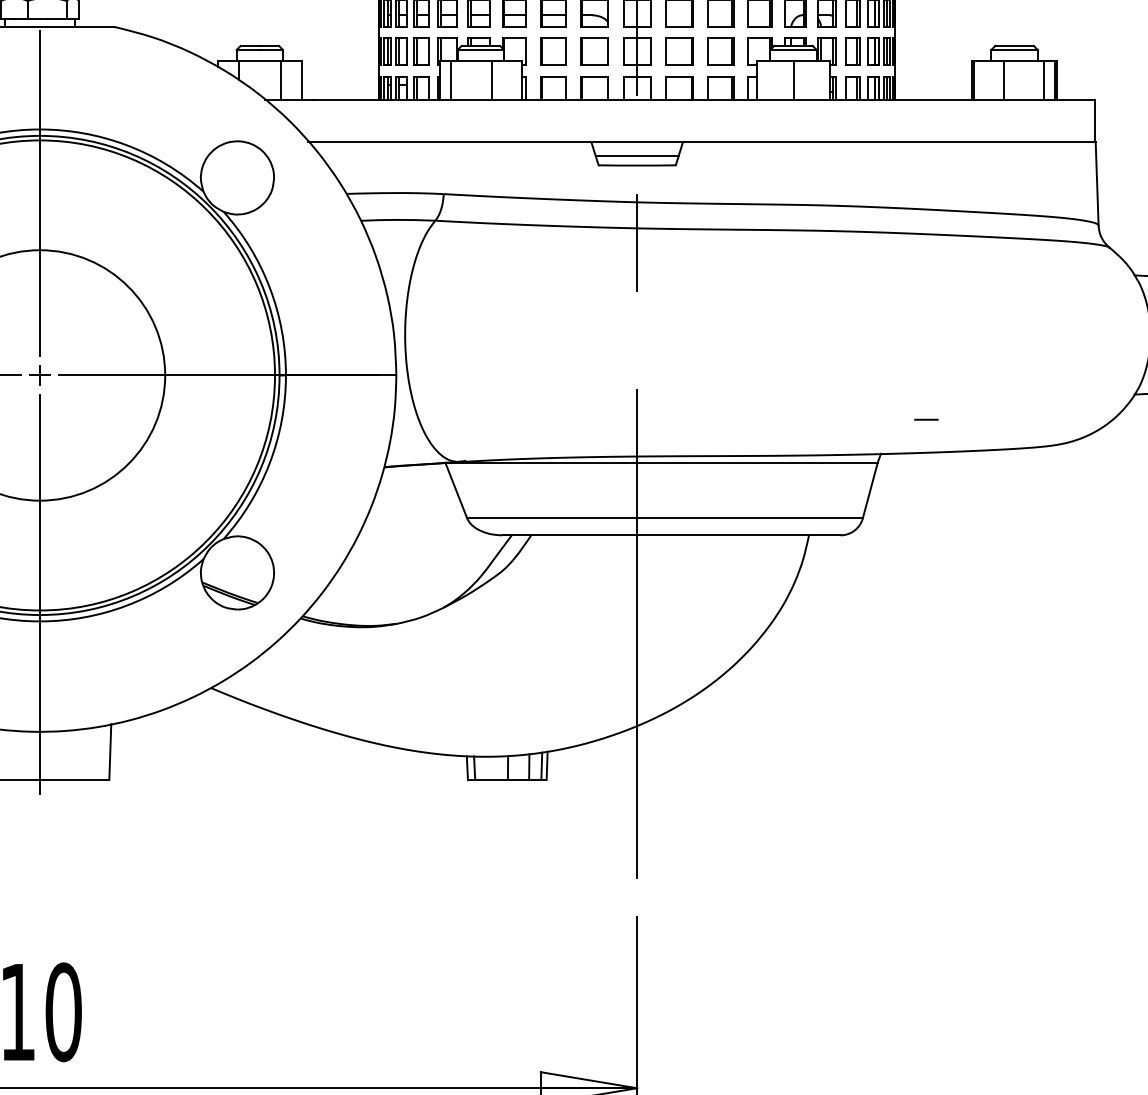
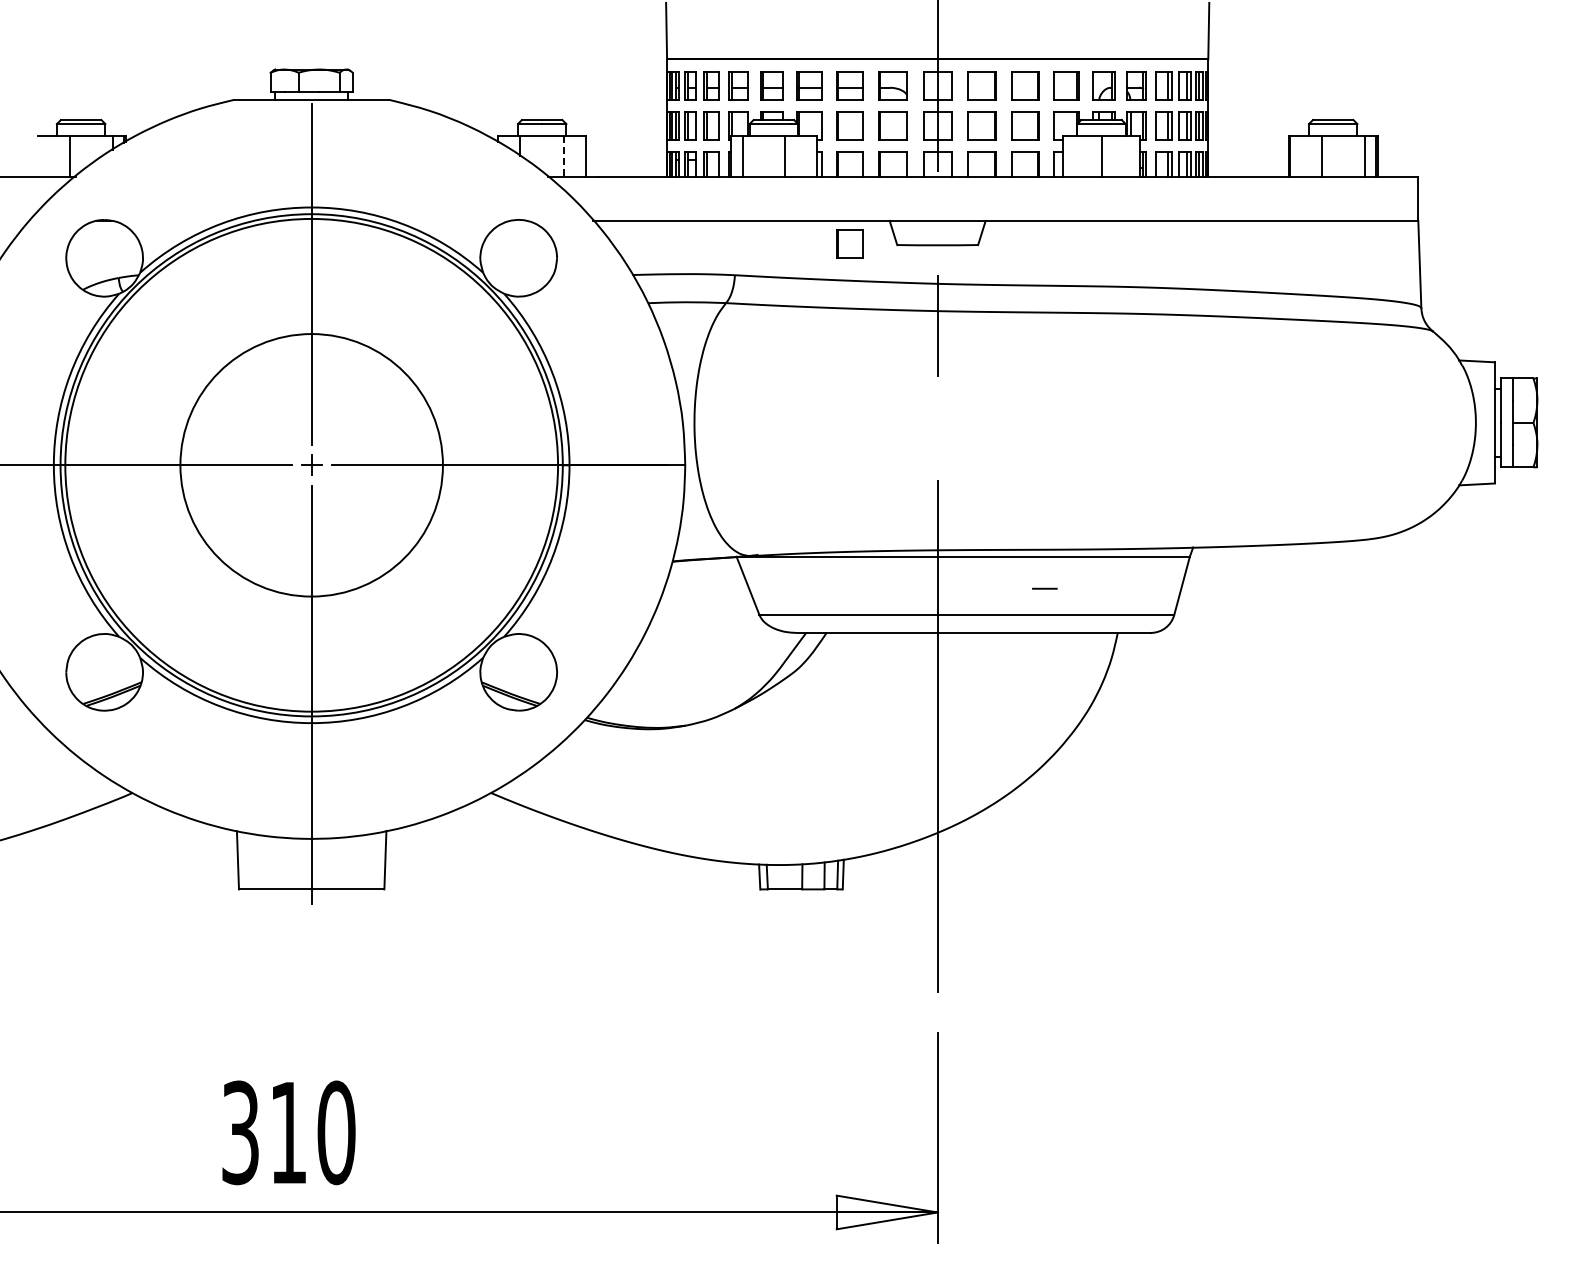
line: (281, 80) -> (564, 156), solid -> dashed
line: (637, 155) -> (937, 234), removed
part: (553, 163) -> (849, 243), added
line: (926, 419) -> (1044, 588), moved

